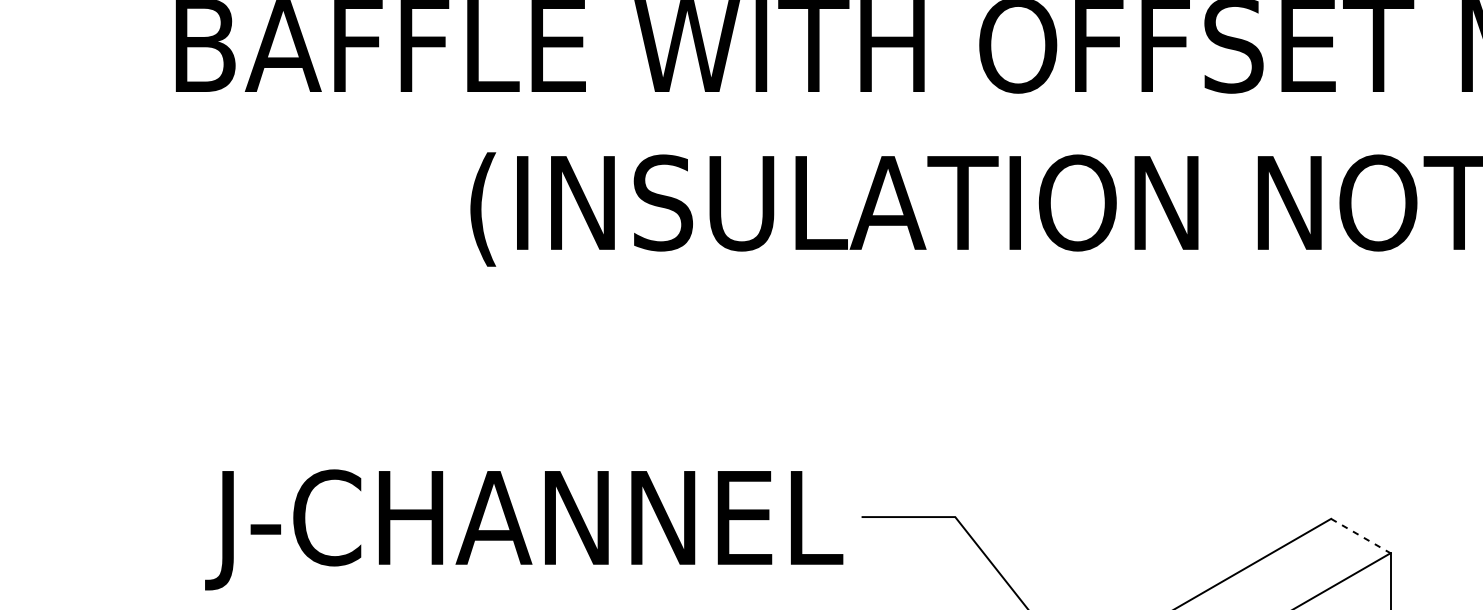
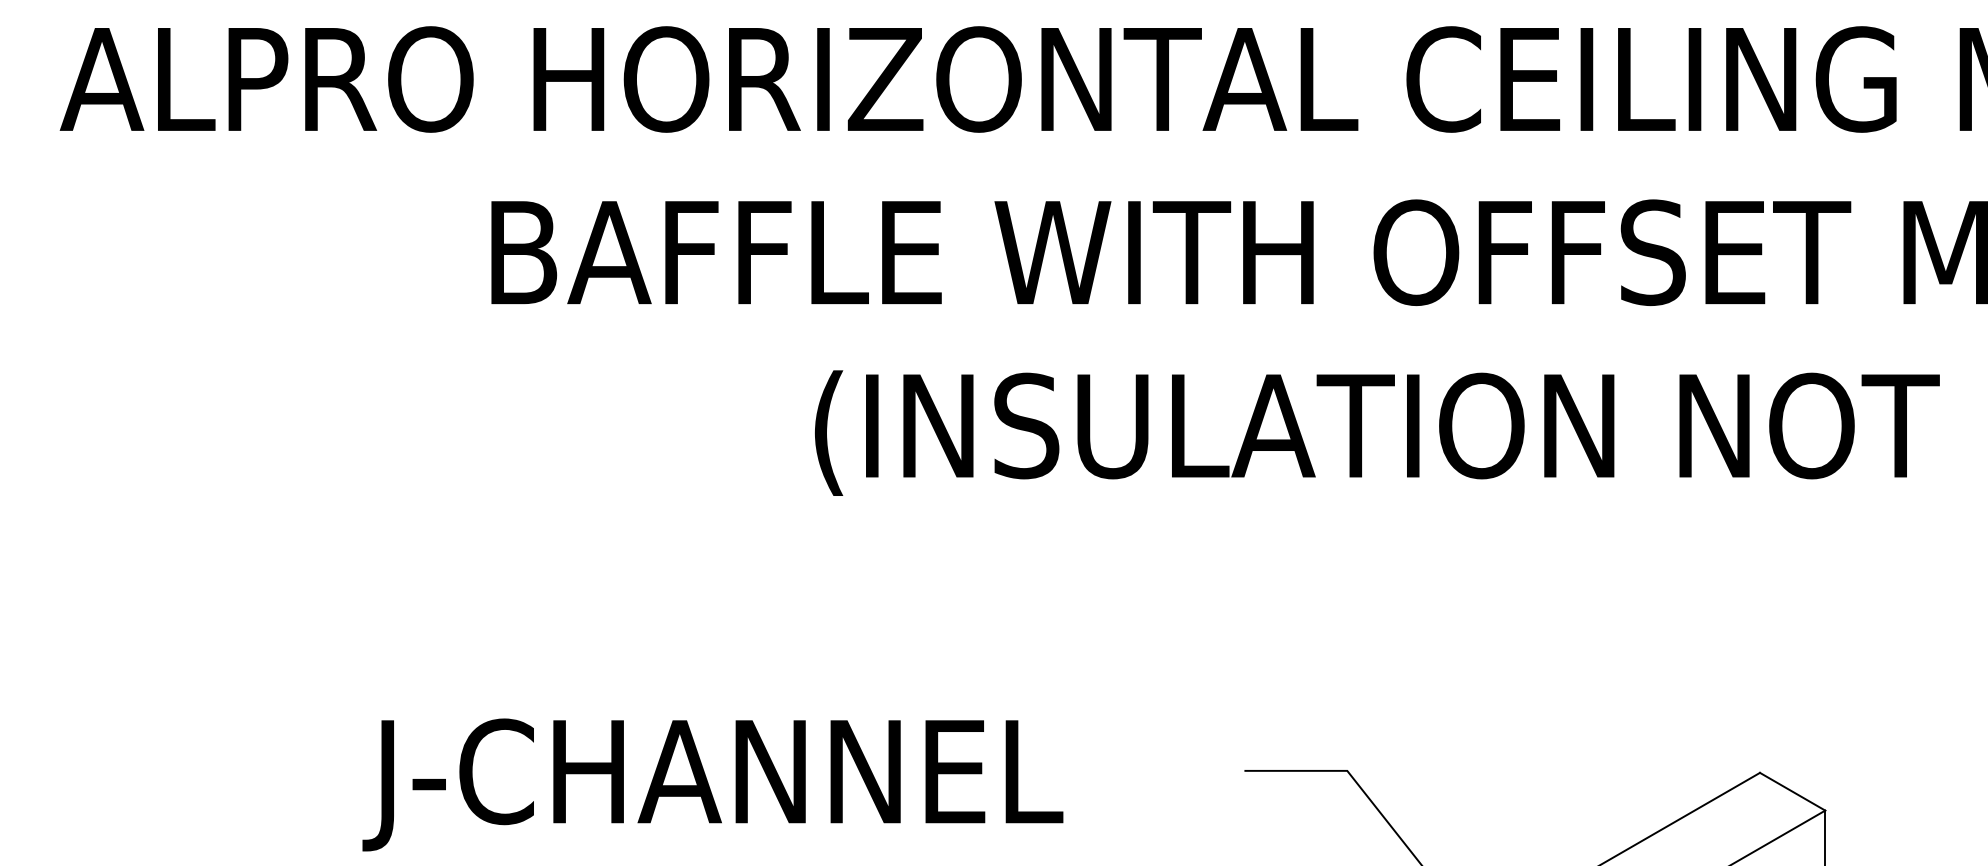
text: (523, 529) -> (712, 784), moved
line: (1360, 535) -> (1792, 791), dashed -> solid

